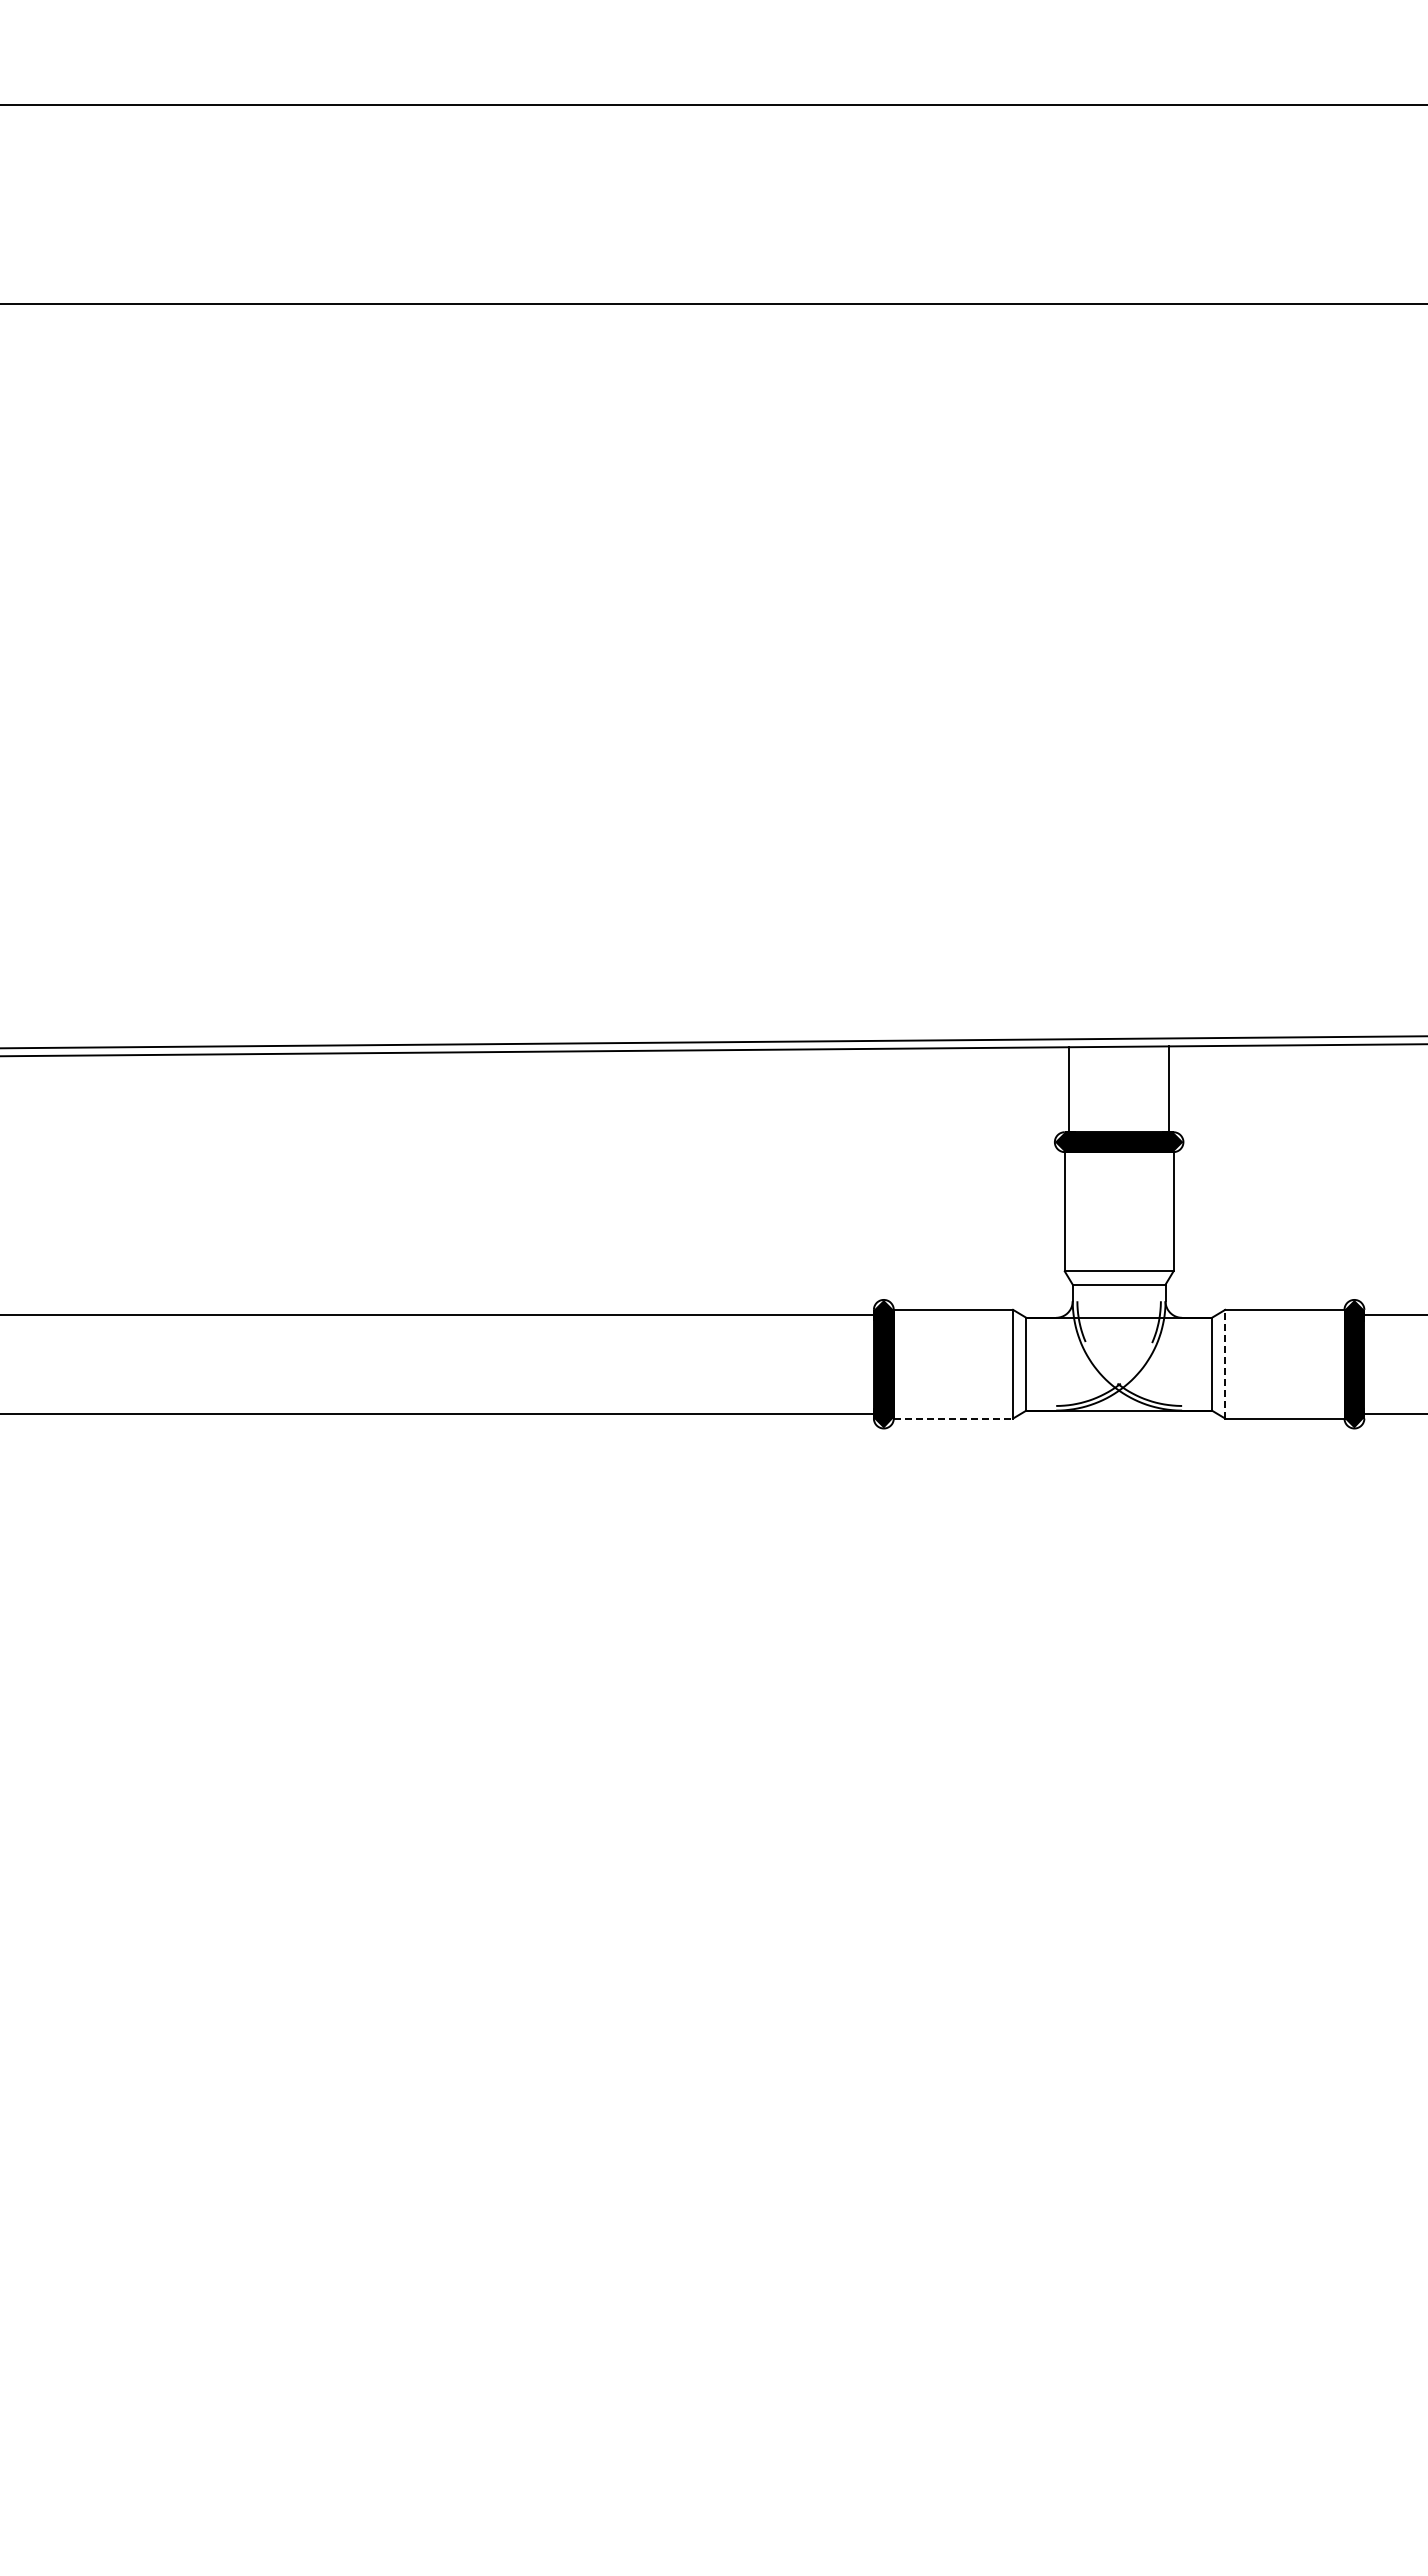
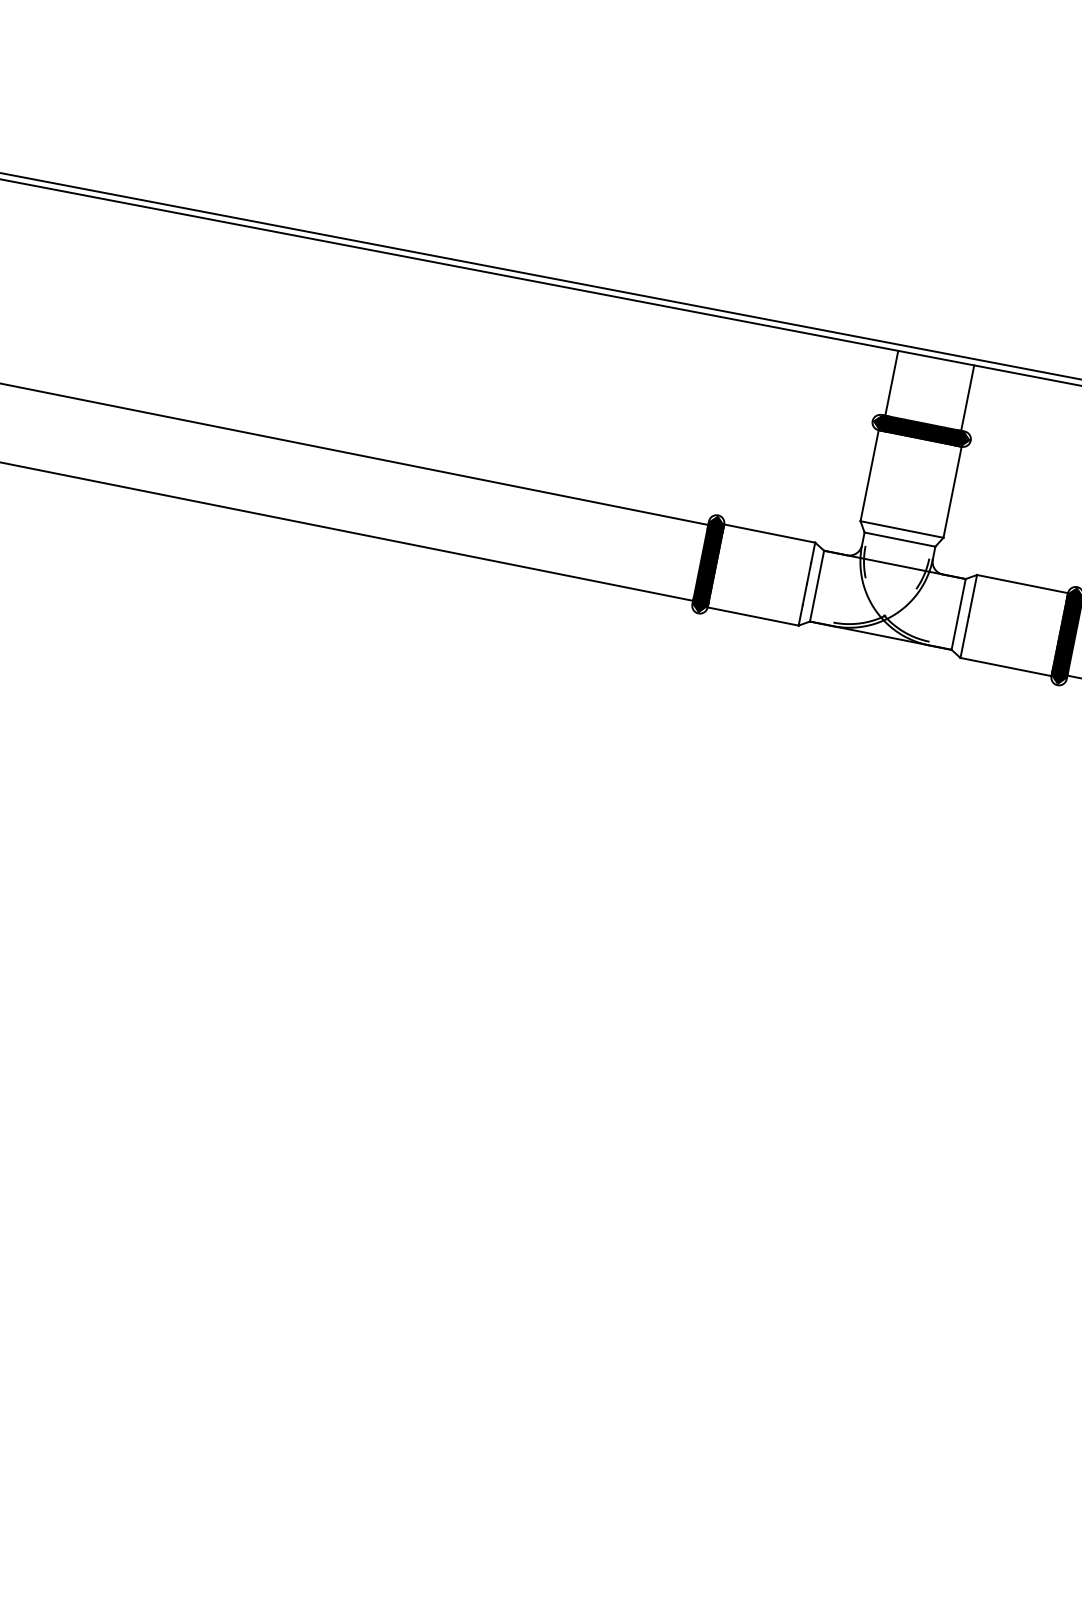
line: (1225, 1363) -> (969, 615), dashed -> solid
line: (953, 1418) -> (753, 616), dashed -> solid

